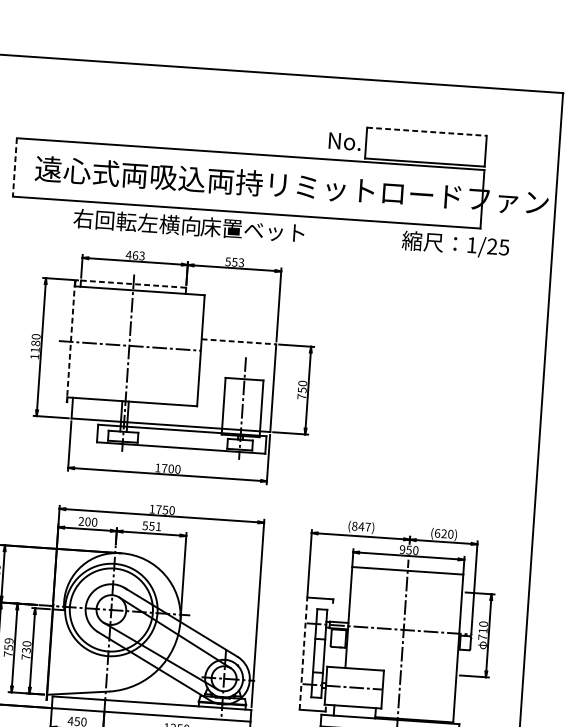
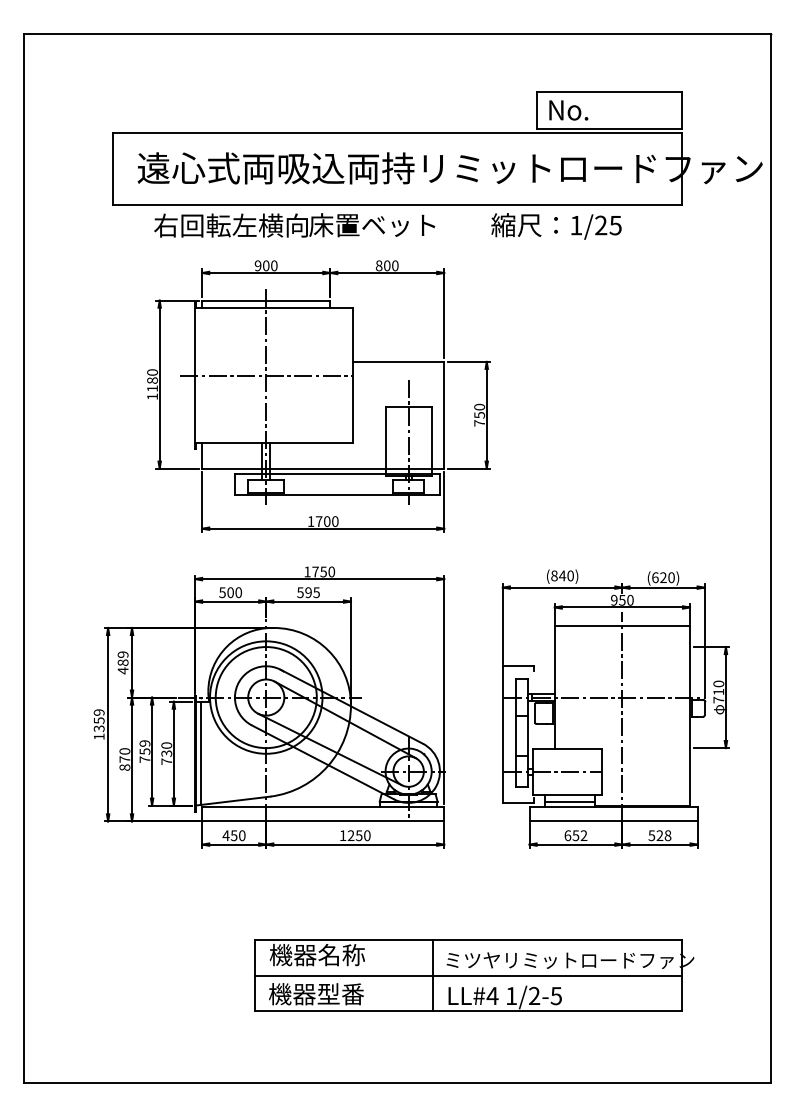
line: (427, 131) -> (609, 91), dashed -> solid
text: (344, 141) -> (568, 110), moved
line: (14, 167) -> (112, 168), dashed -> solid
text: (188, 225) -> (294, 225), moved
text: (455, 244) -> (556, 226), moved
text: (134, 255) -> (265, 265), 463 -> 900
text: (234, 262) -> (386, 265), 553 -> 800
line: (133, 284) -> (266, 300), dashed -> solid
line: (239, 341) -> (399, 361), dashed -> solid
line: (71, 342) -> (195, 376), dashed -> solid
text: (81, 521) -> (222, 592), 200 -> 500
text: (155, 526) -> (312, 592), 551 -> 595
text: (367, 526) -> (570, 575), (847) -> (840)
line: (54, 652) -> (200, 753), added
line: (303, 653) -> (502, 734), dashed -> solid
line: (354, 712) -> (569, 801), added

